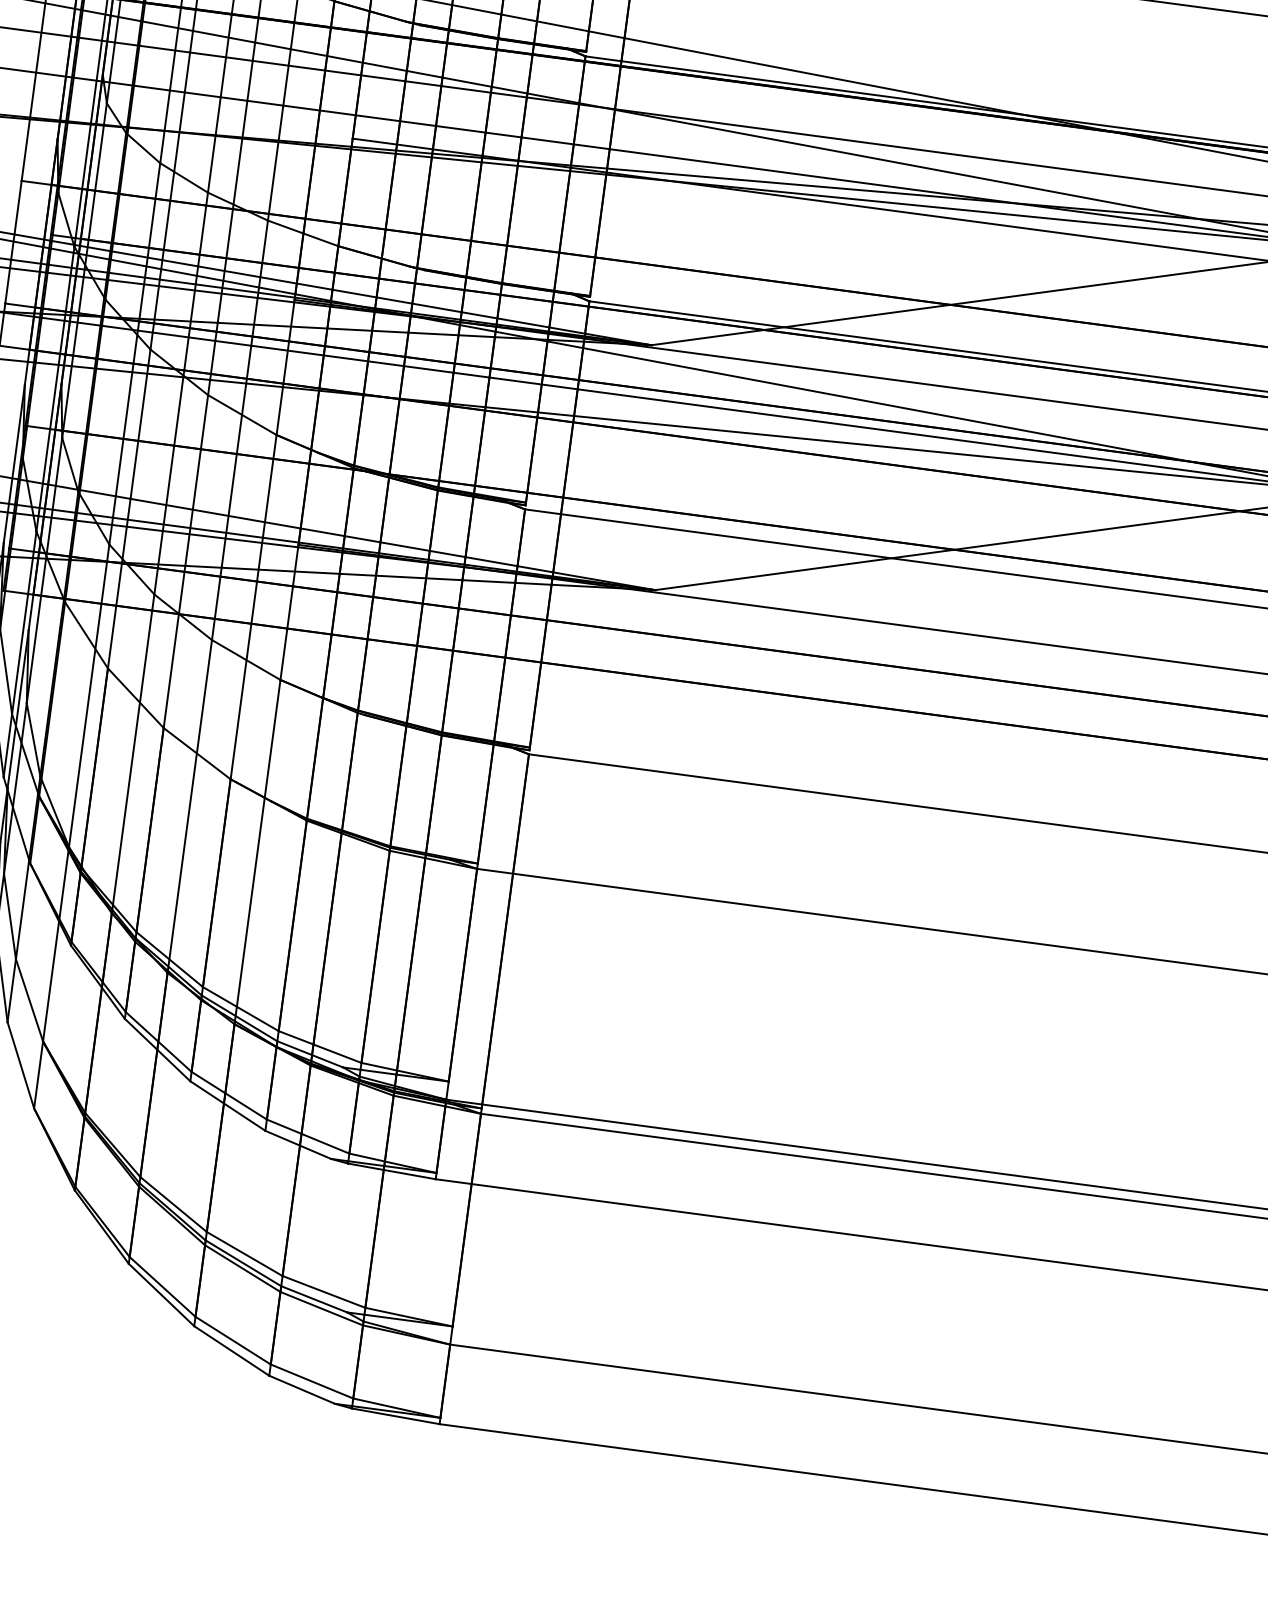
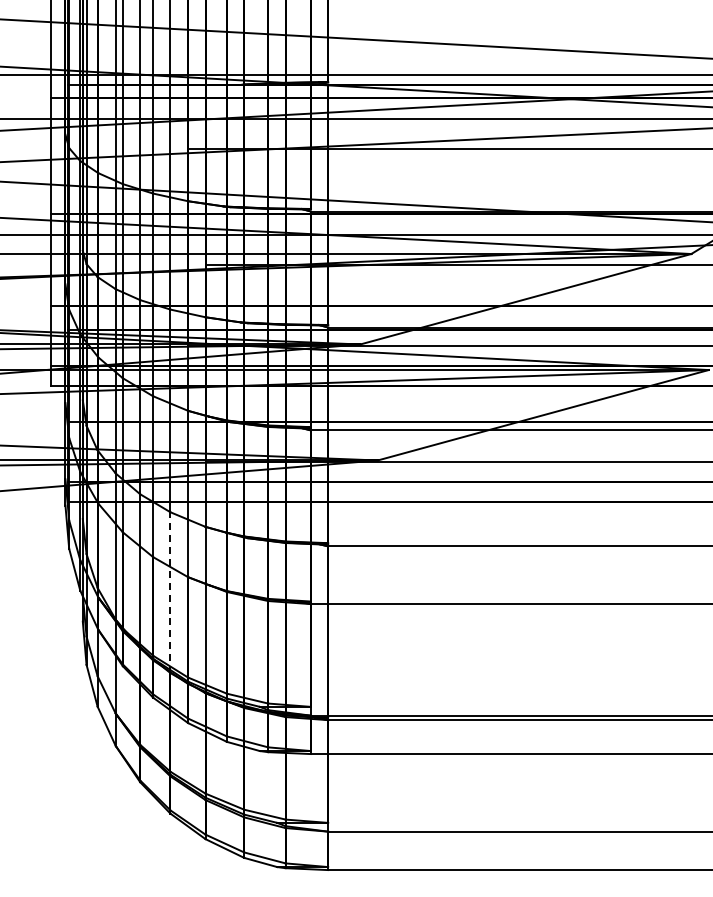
line: (189, 806) -> (170, 592), solid -> dashed

